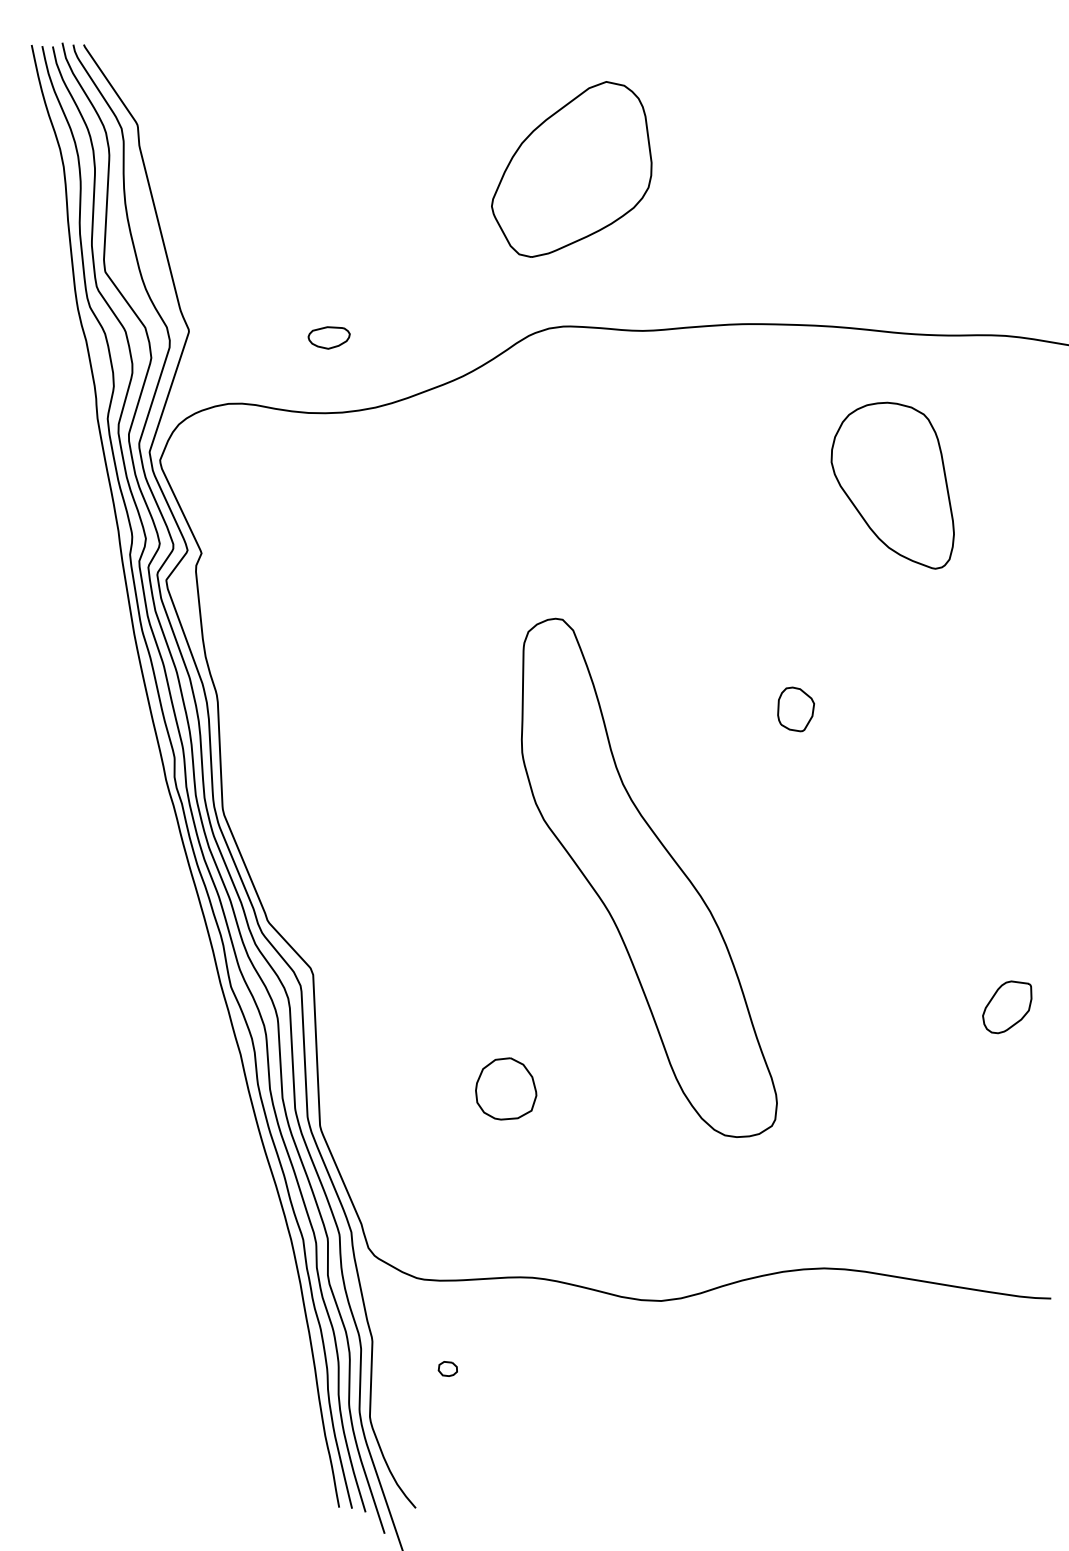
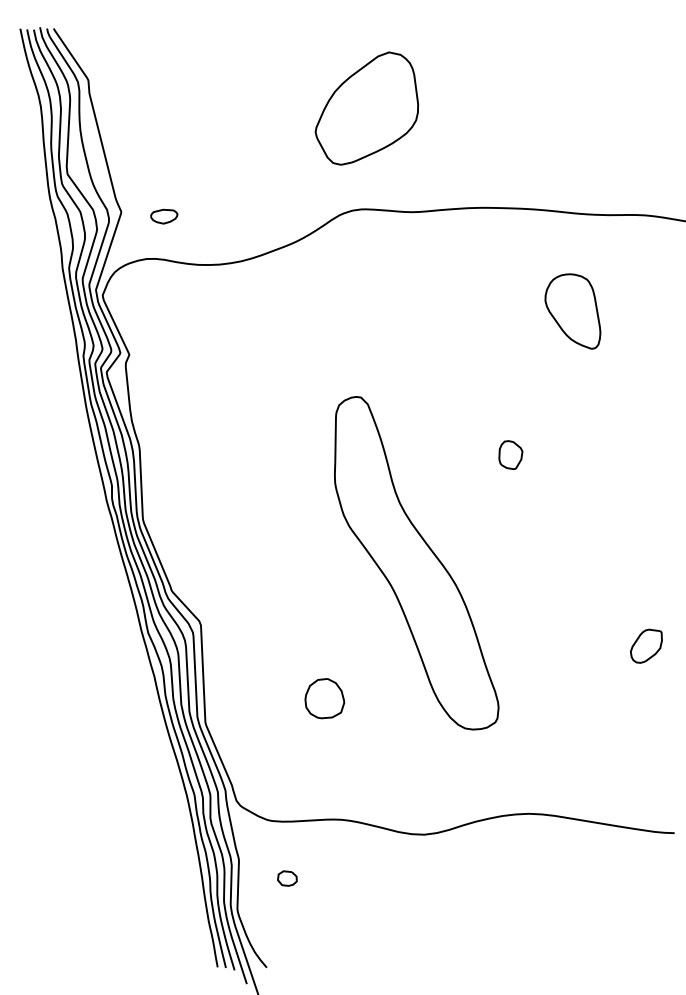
part: (329, 337) -> (164, 216), moved
part: (892, 485) -> (572, 311), size x0.7
part: (448, 1367) -> (287, 877), size x1.6

